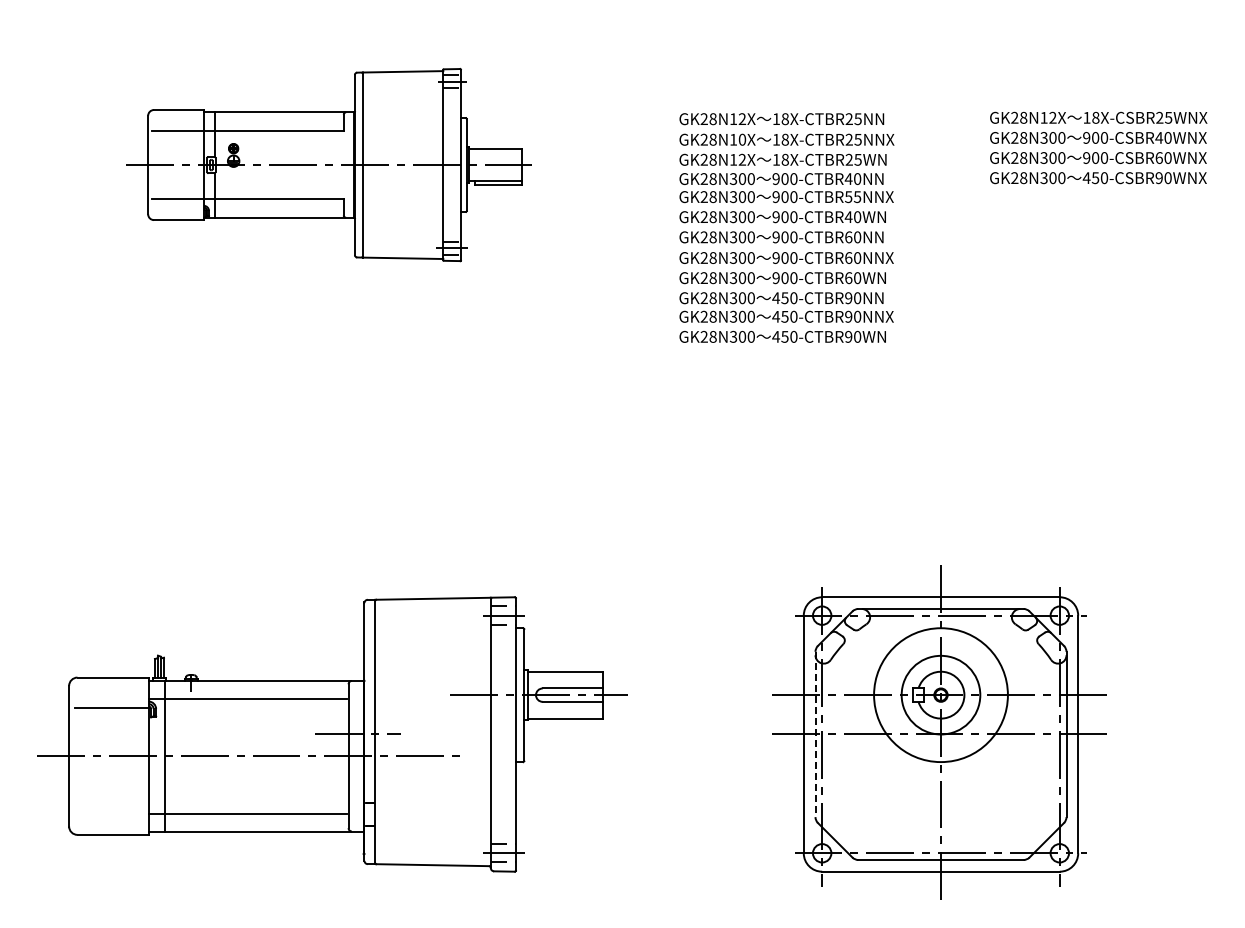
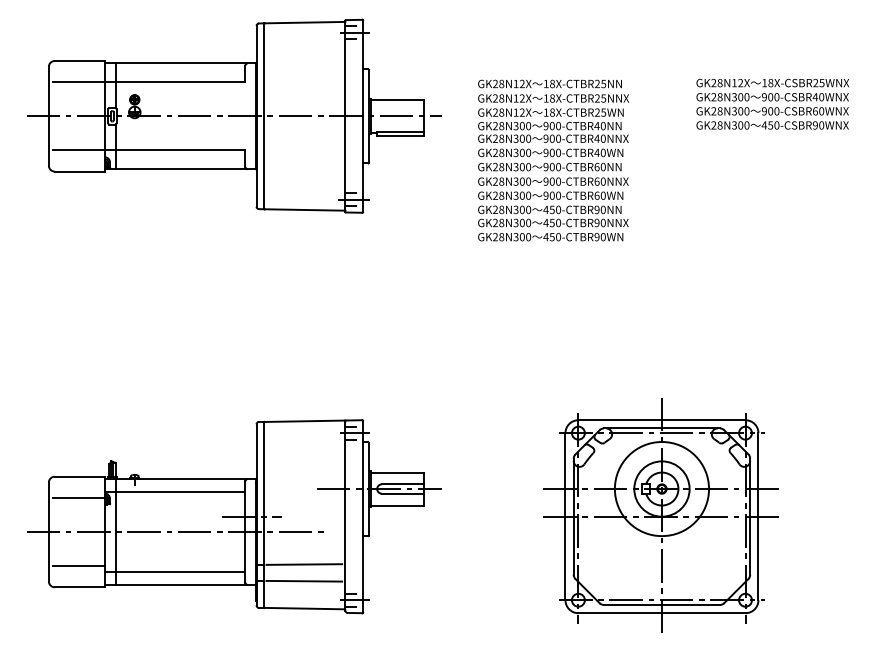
text: (742, 139) -> (522, 98), GK28N10X -> GK28N12X
part: (332, 164) -> (234, 115), size x1.43
text: (852, 197) -> (599, 139), 900-CTBR55NNX -> 900-CTBR40NNX
line: (815, 734) -> (573, 516), dashed -> solid
line: (432, 802) -> (304, 564), added
line: (111, 804) -> (78, 565), added
line: (432, 825) -> (304, 580), added

